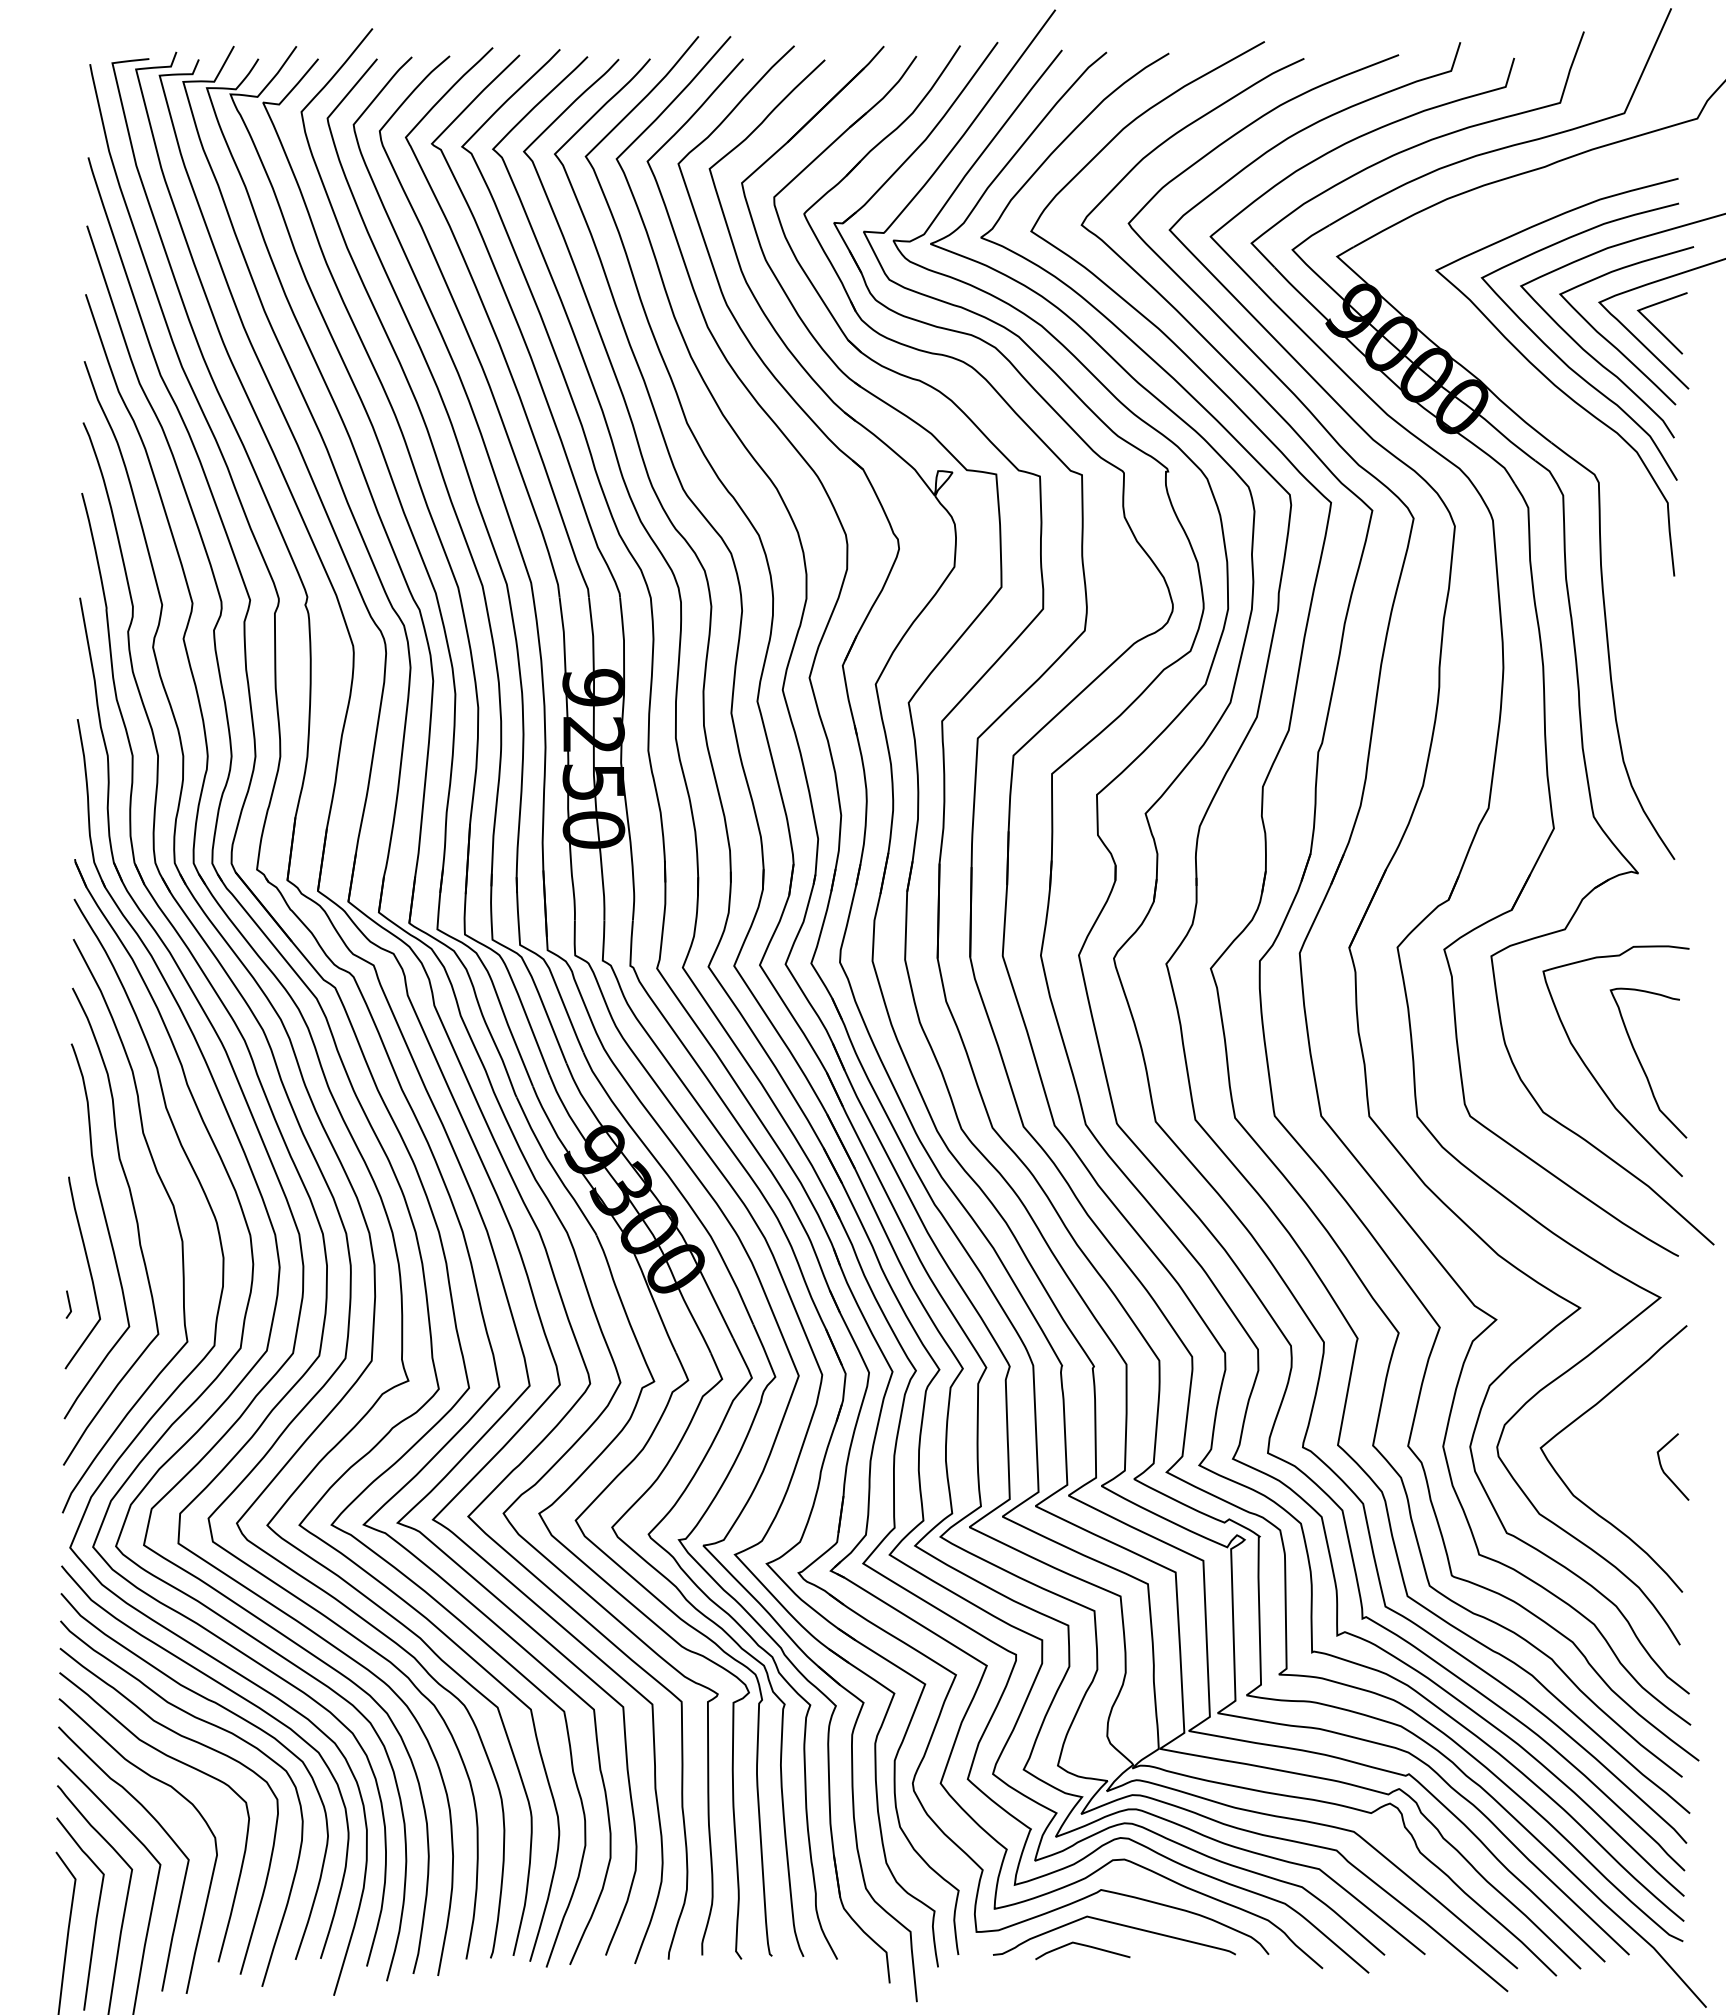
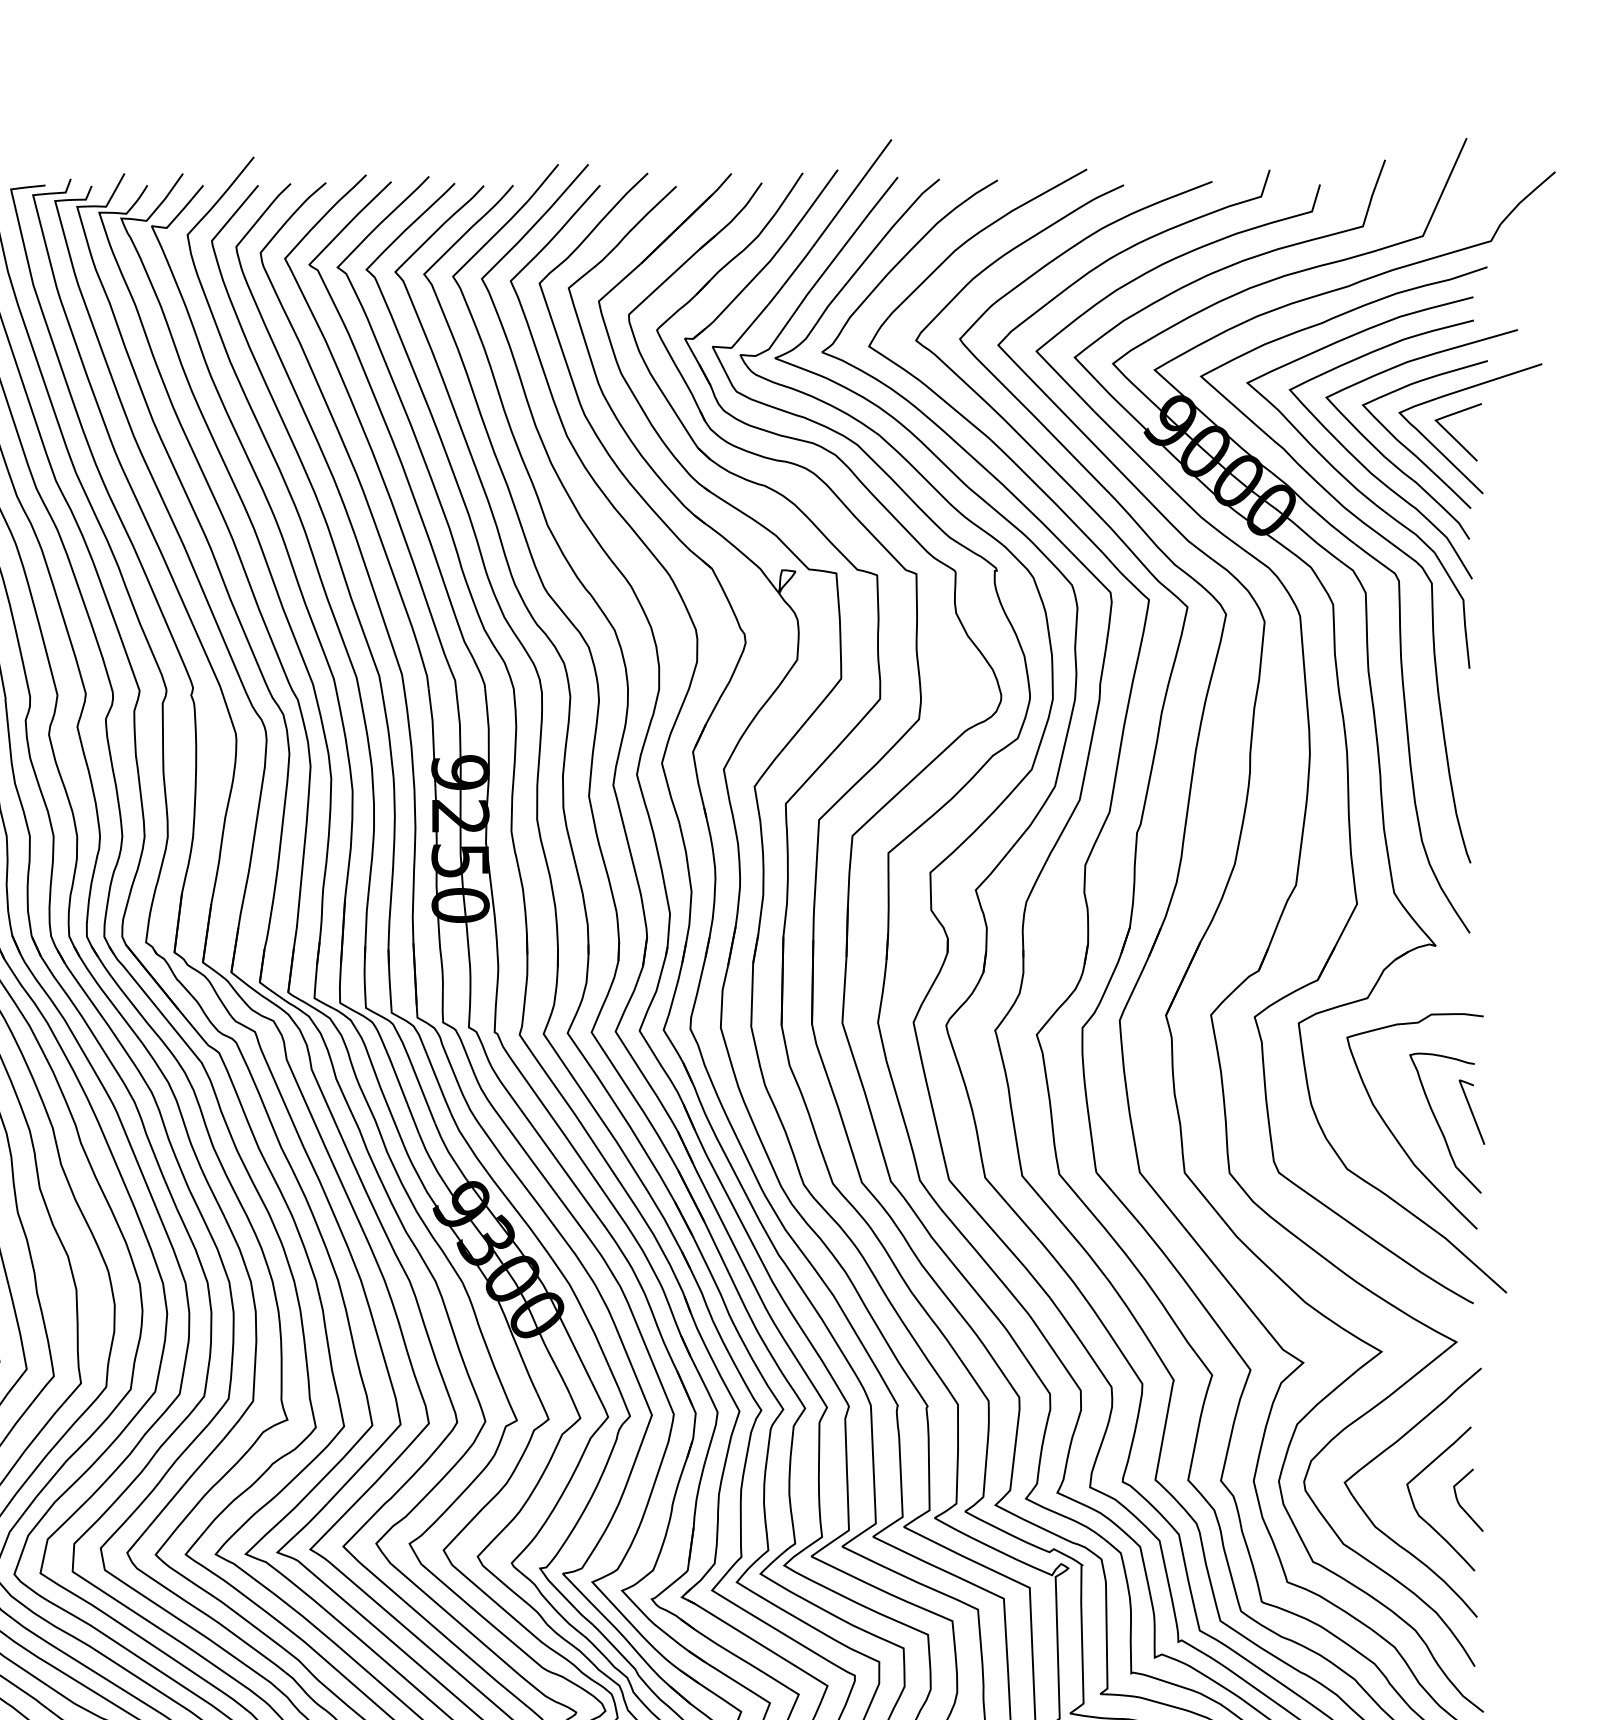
curve: (1564, 424) -> (1366, 526), added
curve: (1676, 1051) -> (1471, 1112), added
curve: (1625, 1486) -> (1423, 1518), added

